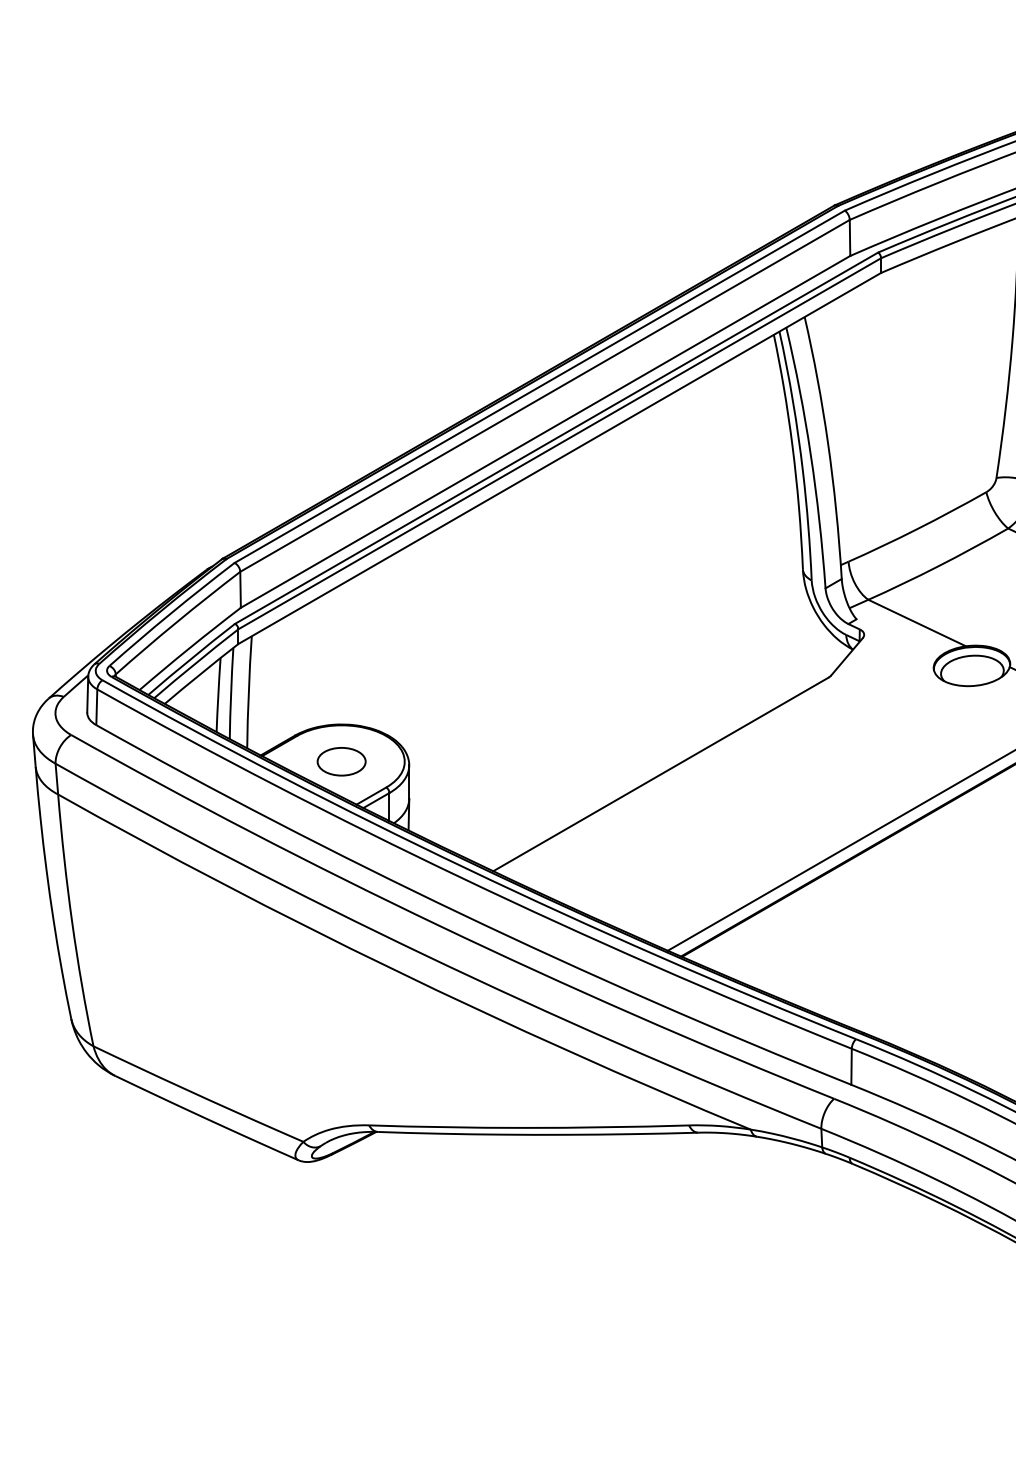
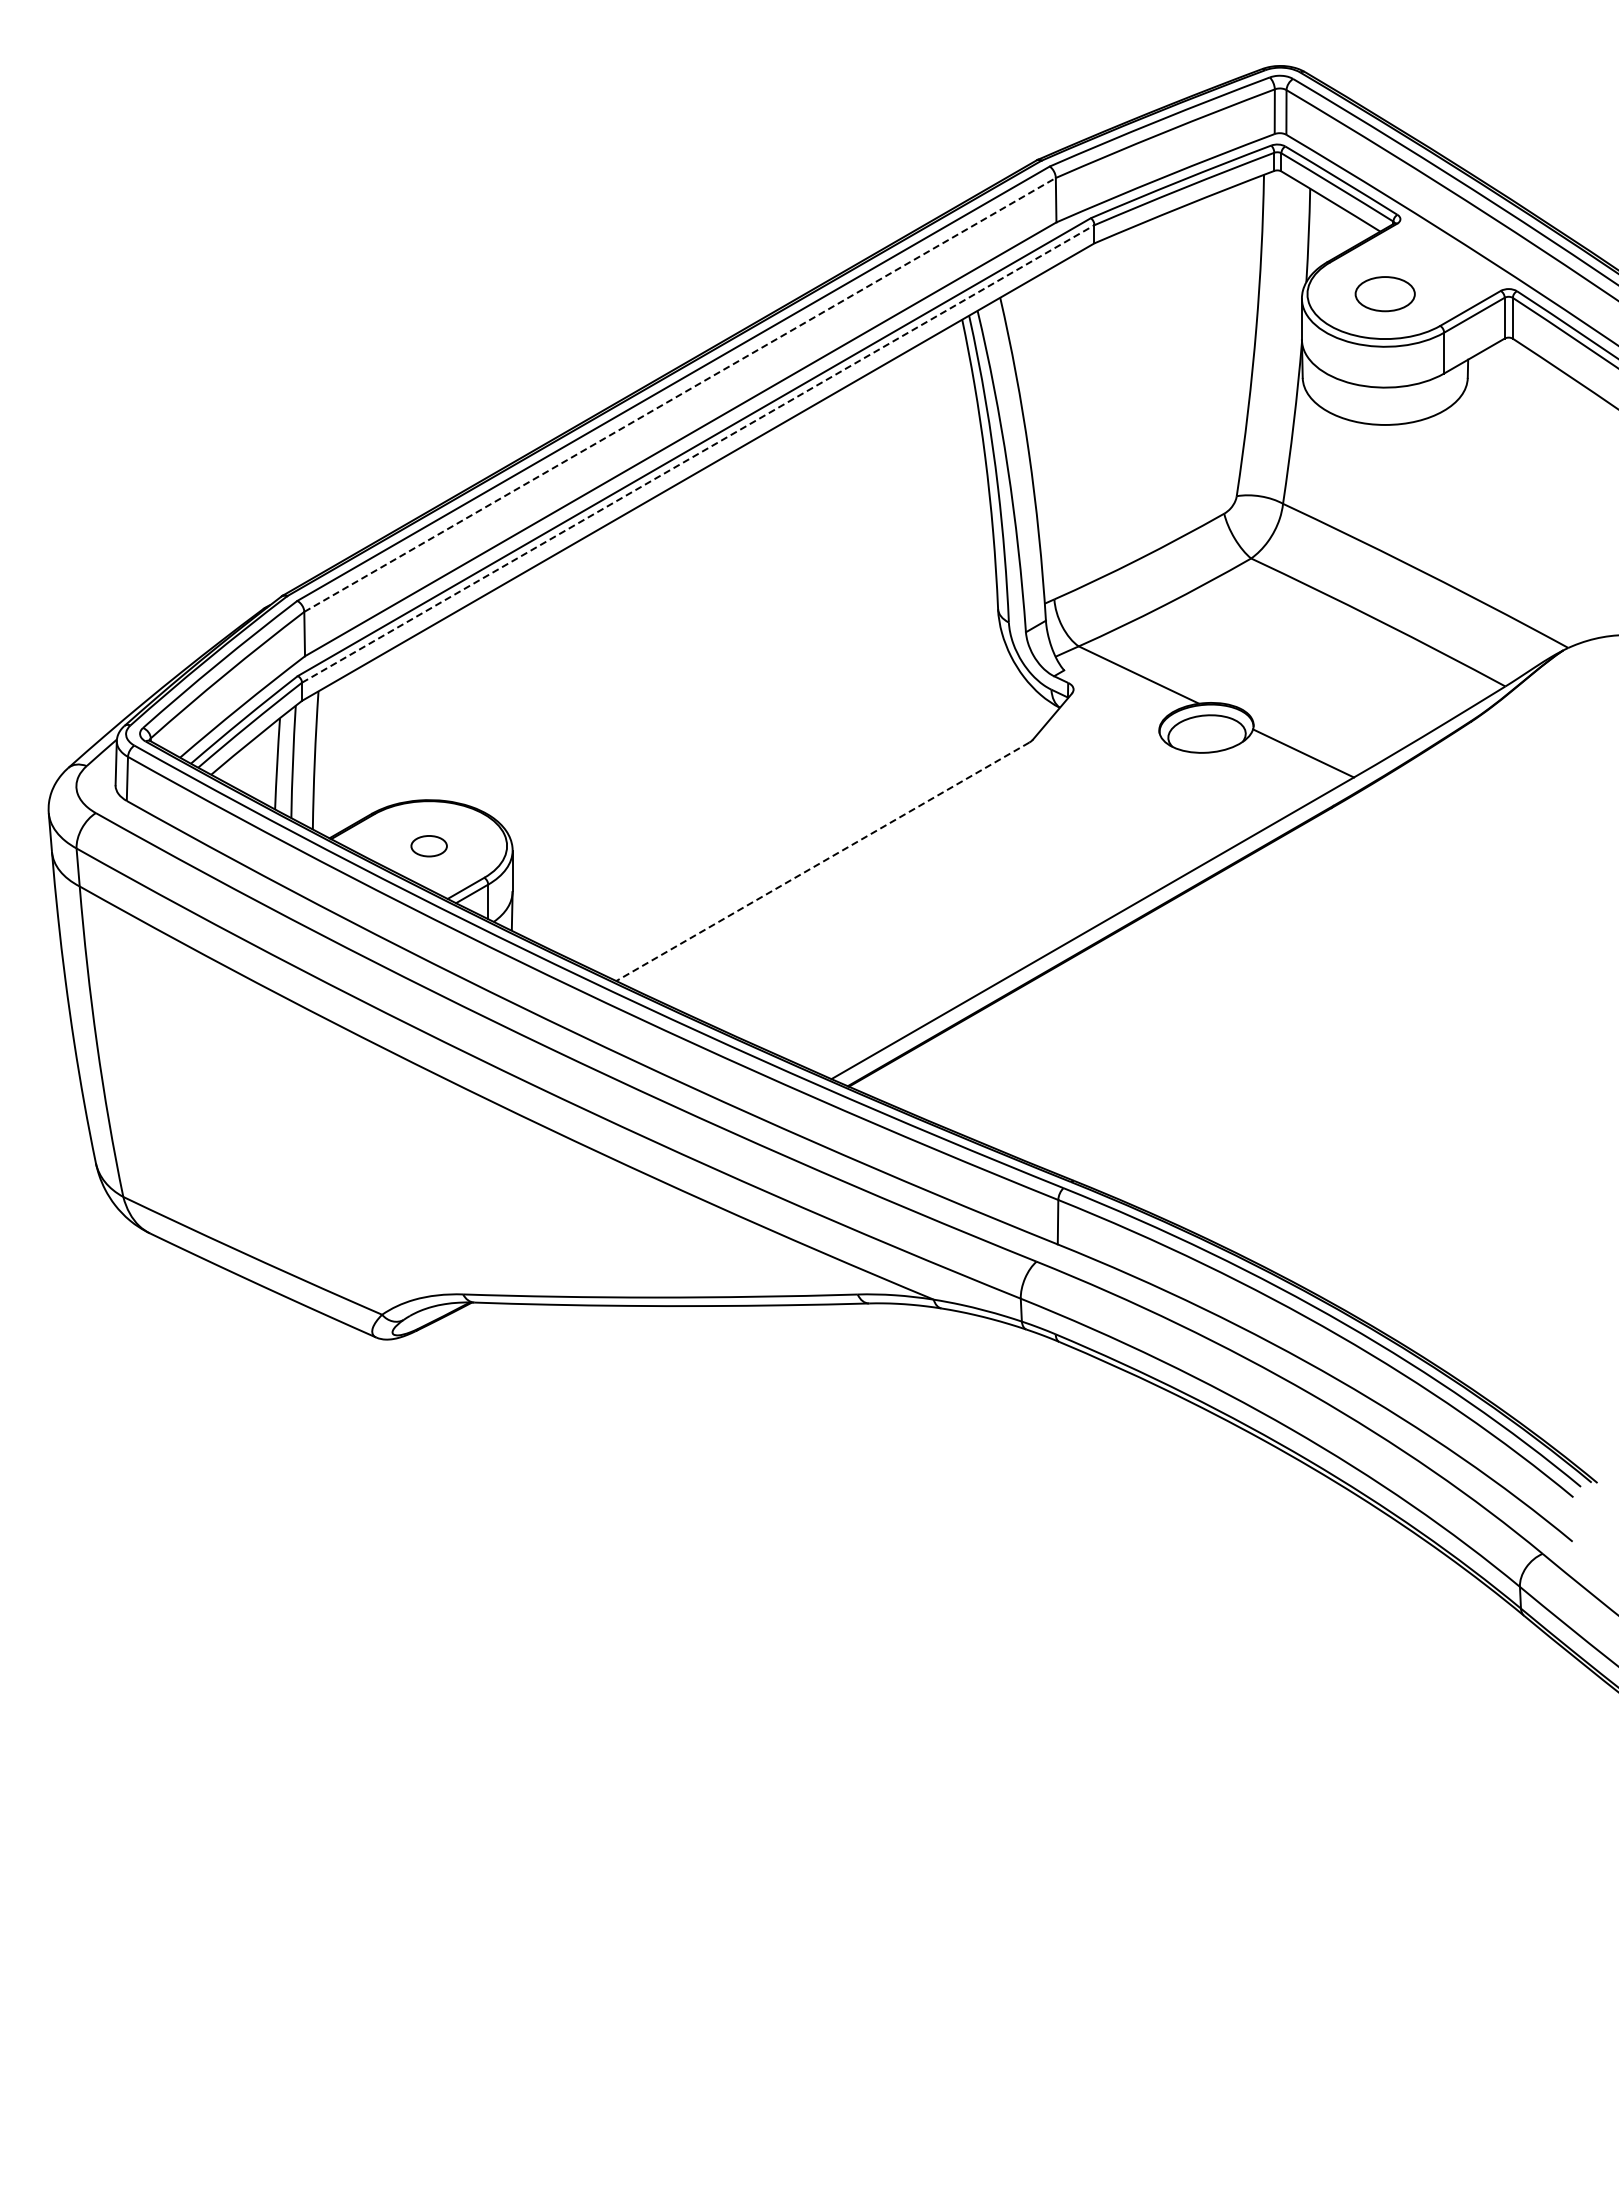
line: (545, 395) -> (680, 394), solid -> dashed
line: (559, 443) -> (698, 453), solid -> dashed
part: (341, 762) -> (428, 846), size x0.6
line: (660, 774) -> (822, 861), solid -> dashed

